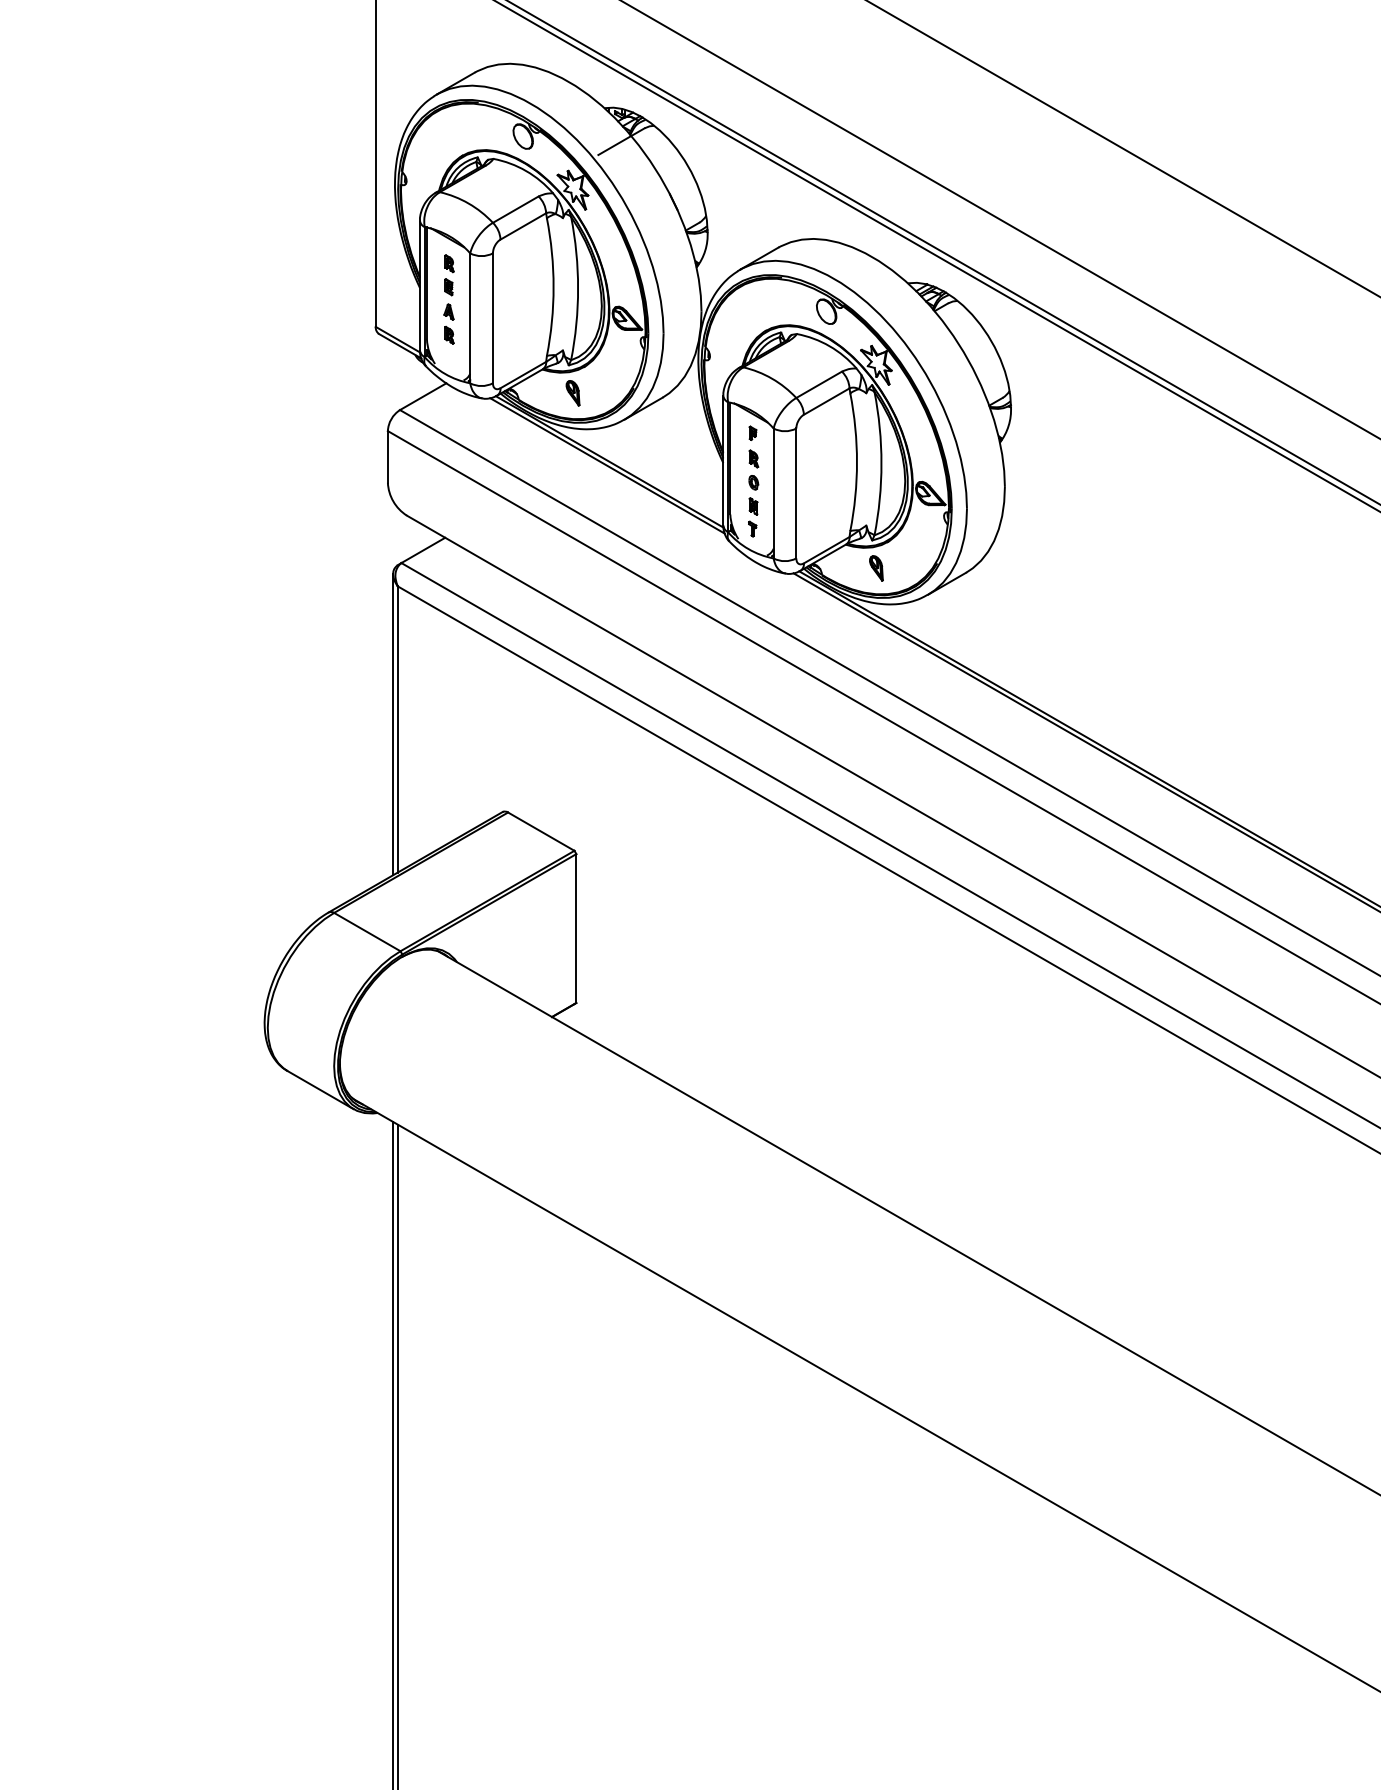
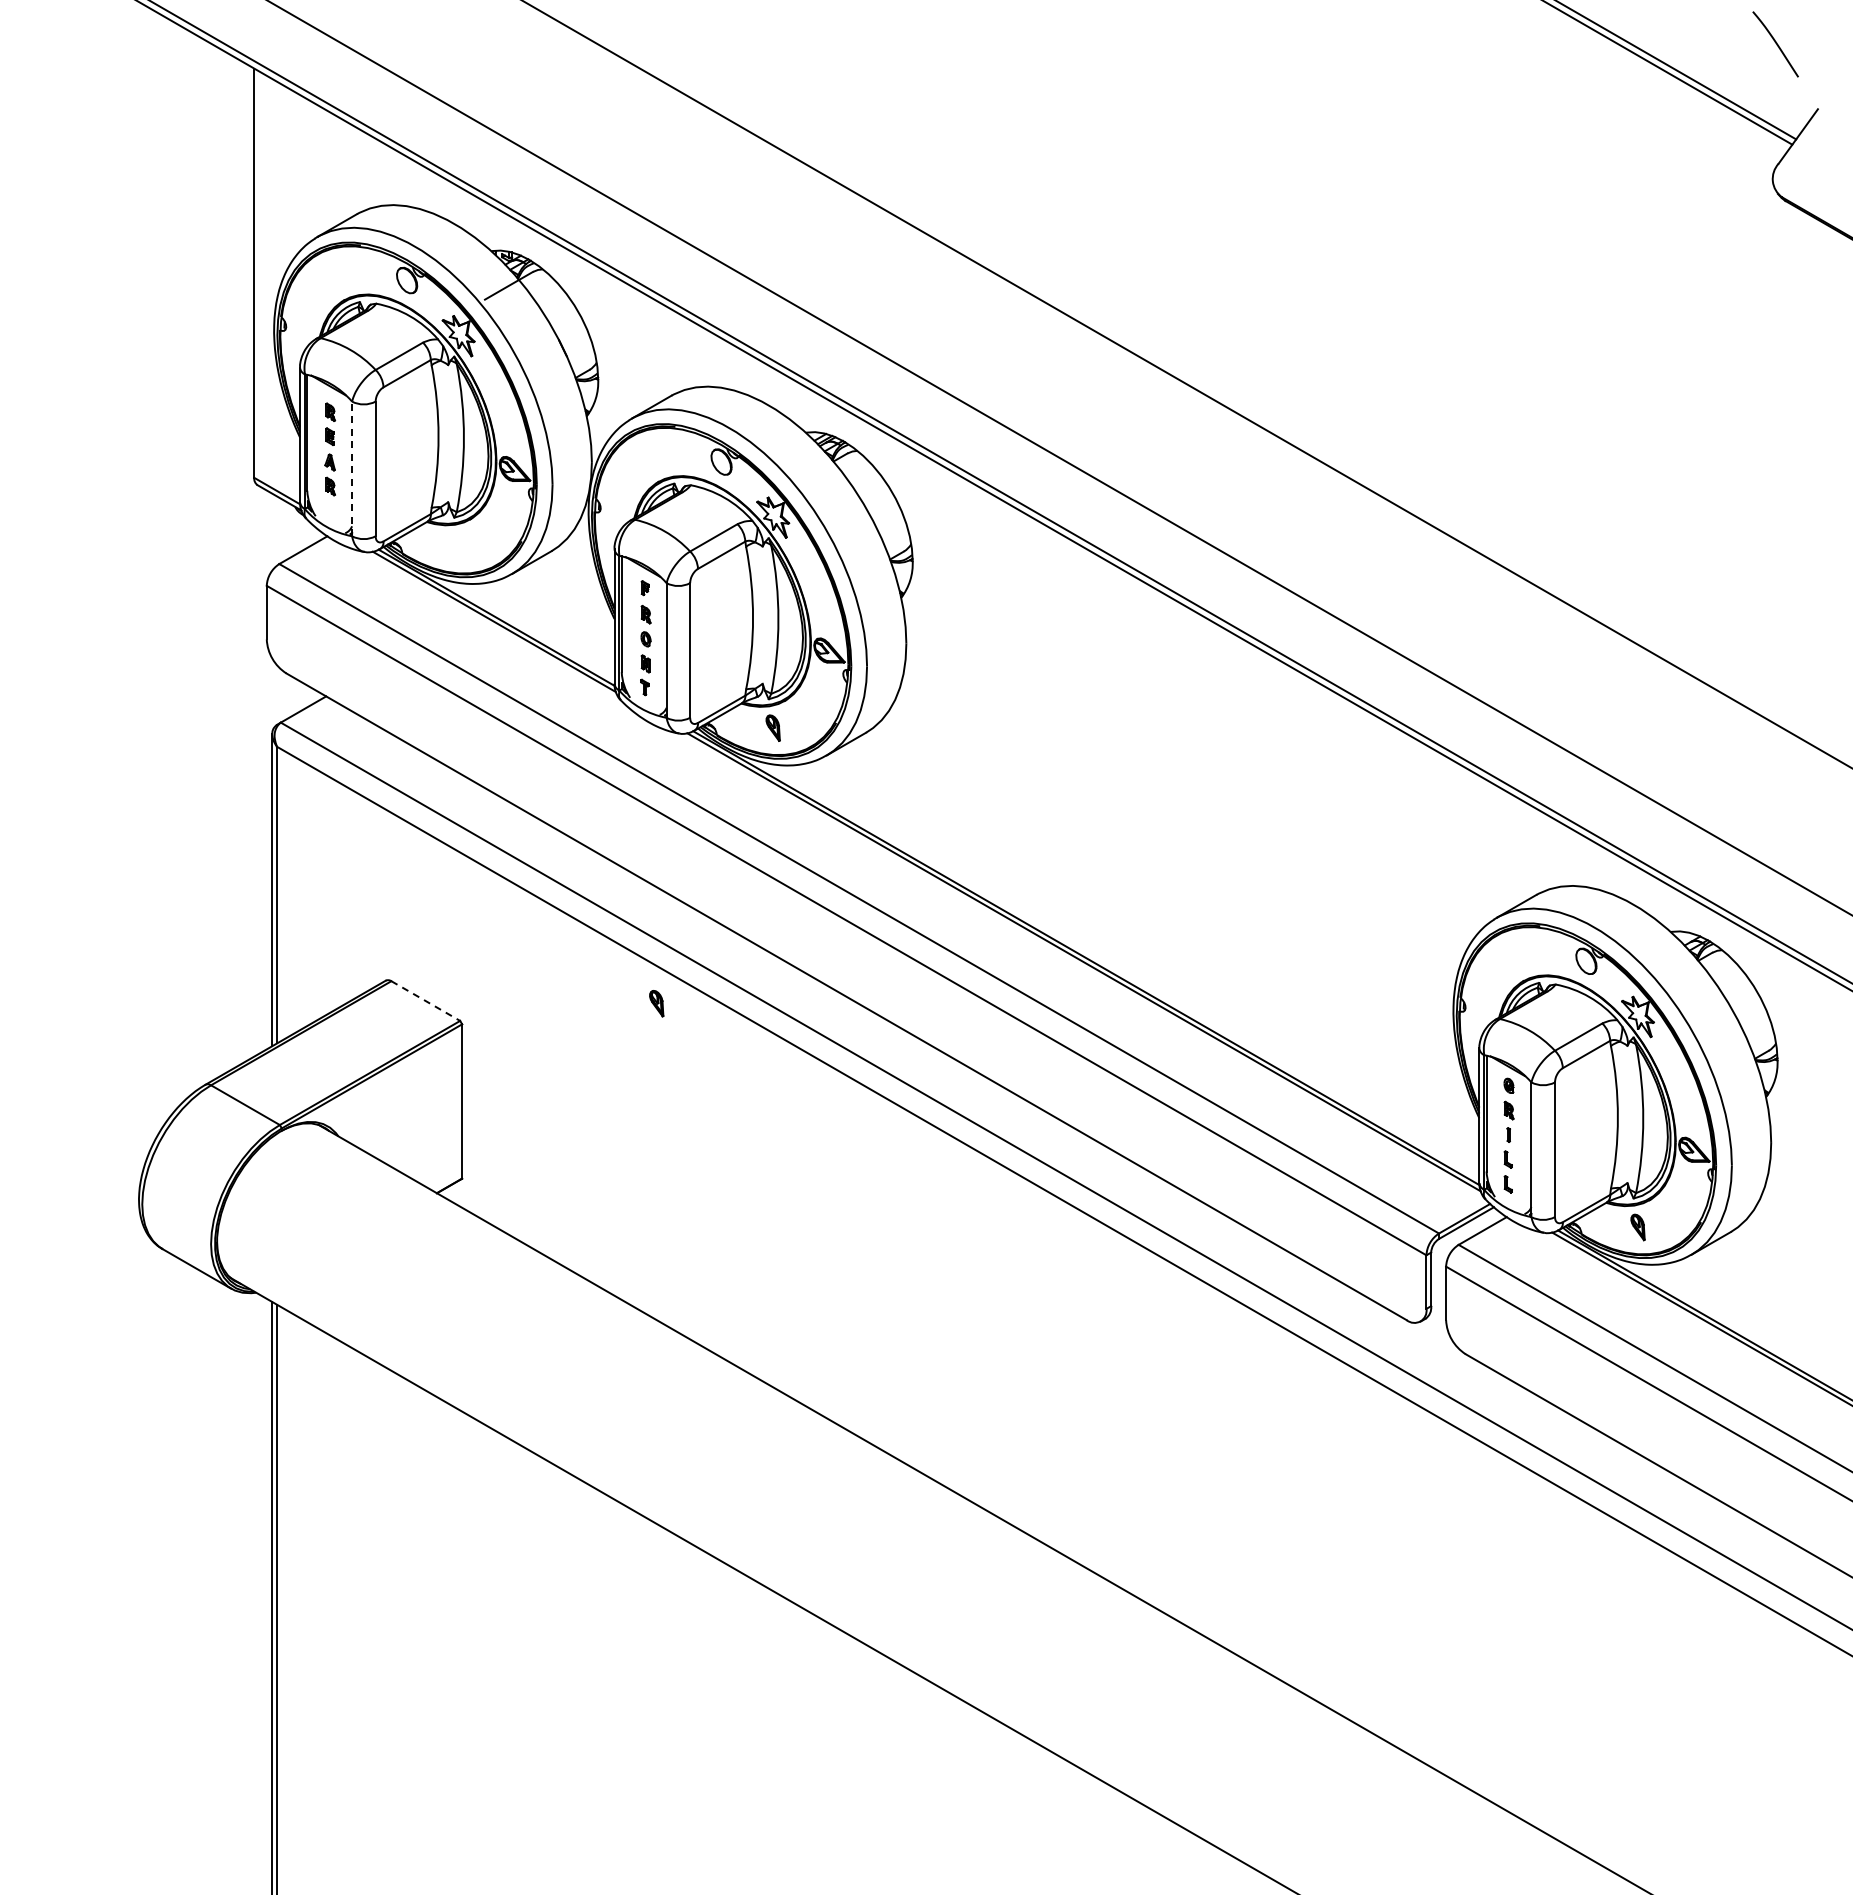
line: (470, 317) -> (352, 468), solid -> dashed
part: (572, 393) -> (656, 1003), moved
line: (541, 832) -> (425, 1001), solid -> dashed

